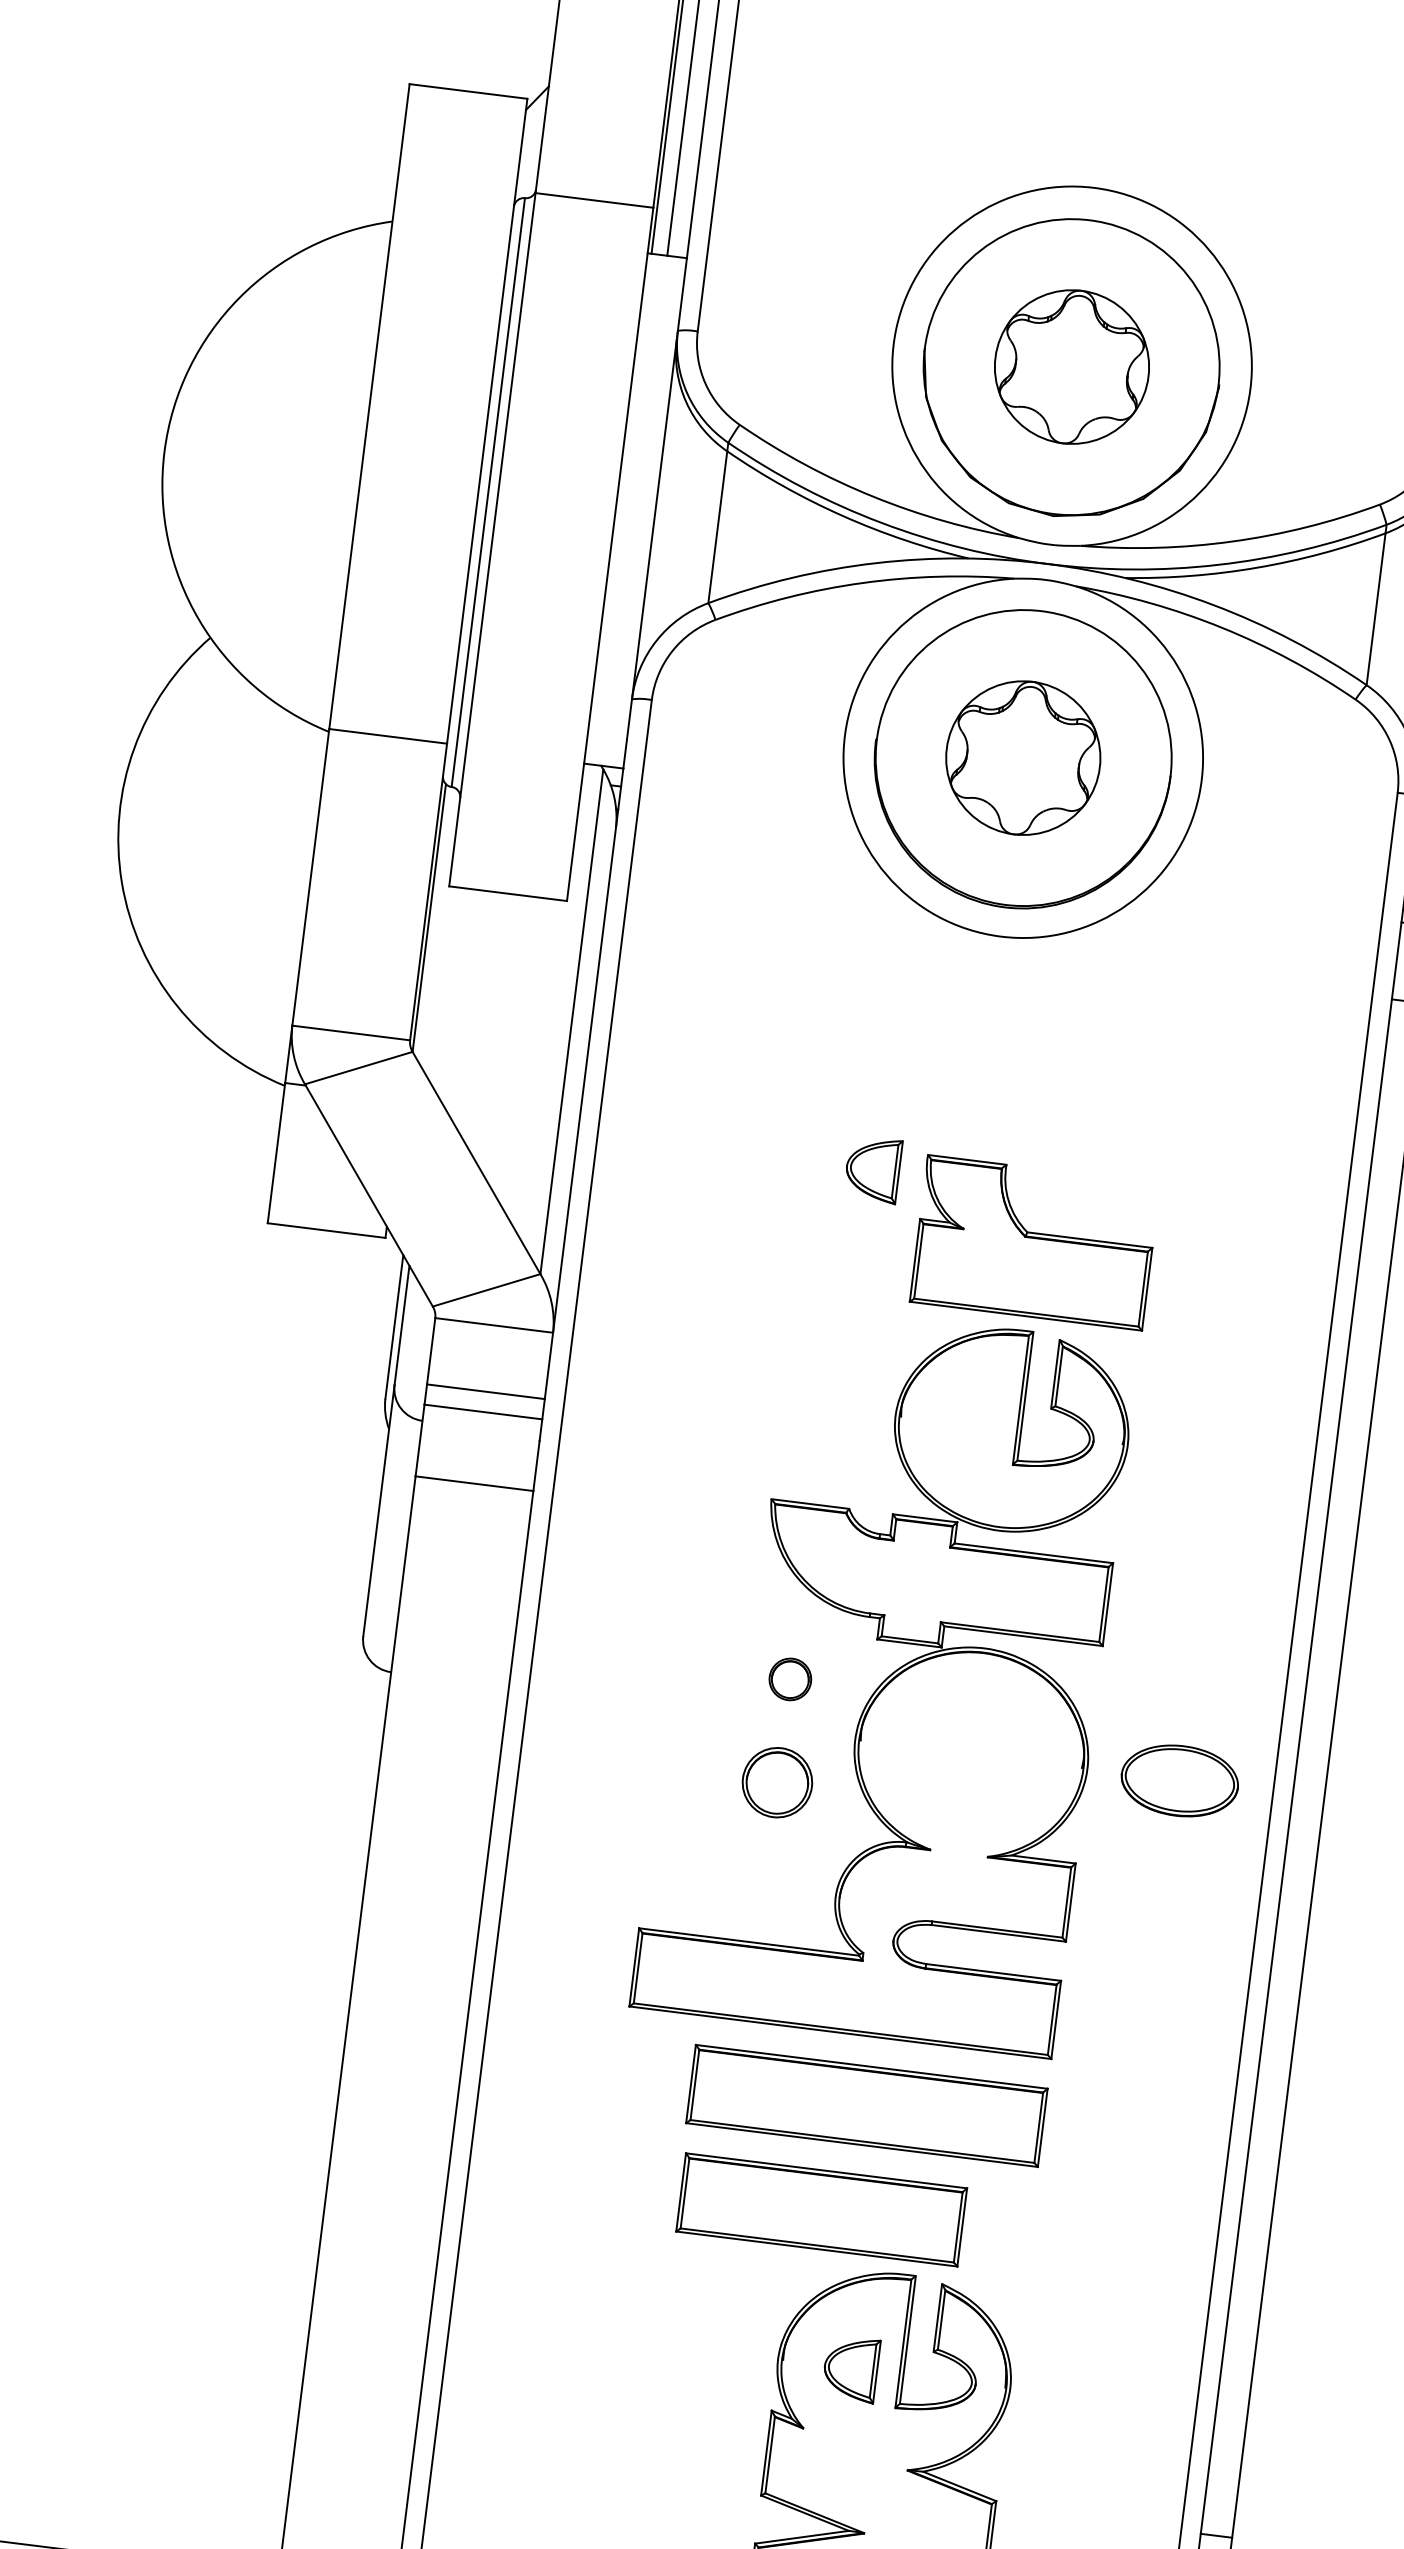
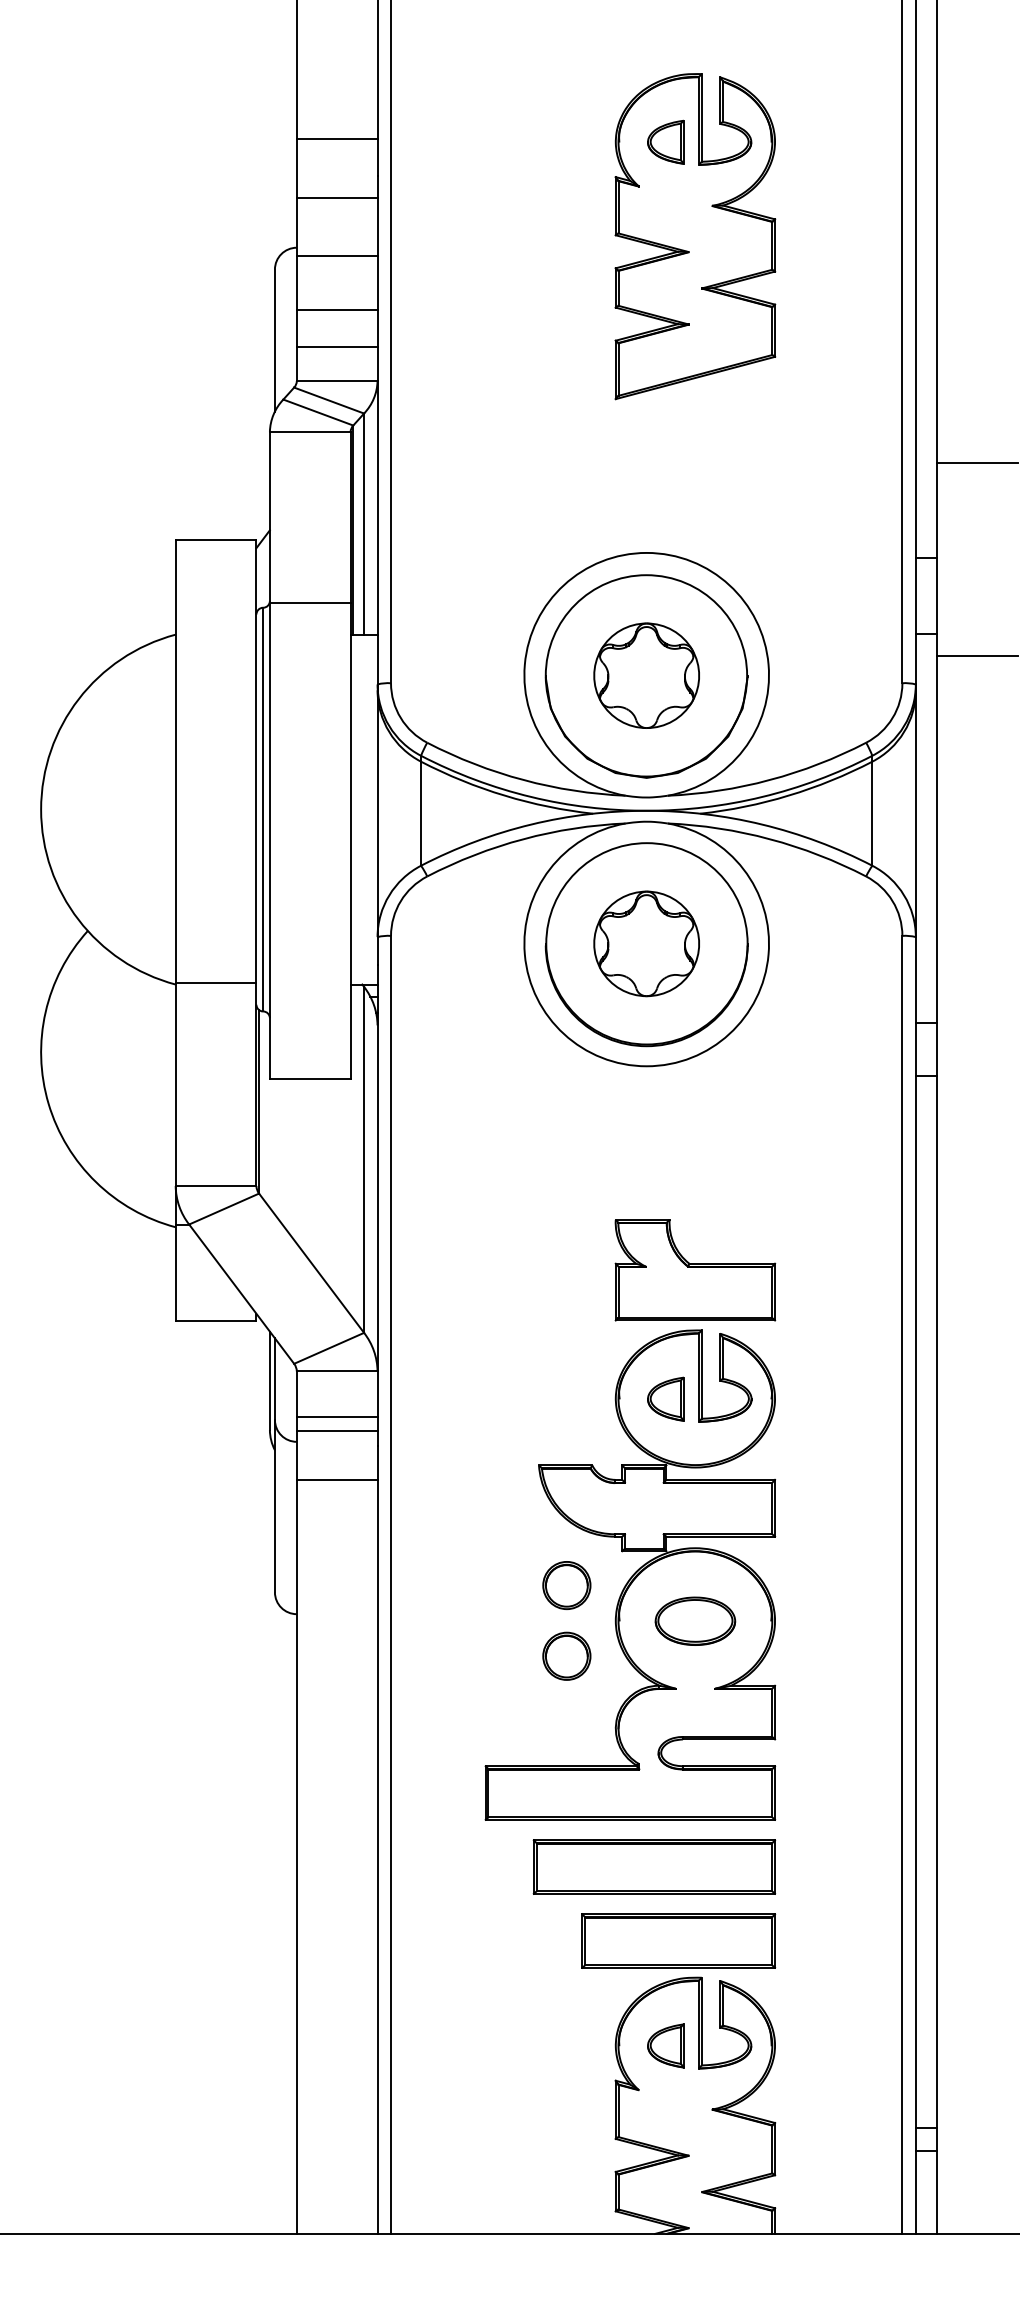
part: (872, 1168) -> (665, 1398), moved
part: (789, 1679) -> (566, 1585), size x1.67
part: (1180, 1779) -> (695, 1620), moved
part: (821, 2209) -> (678, 1940), moved

